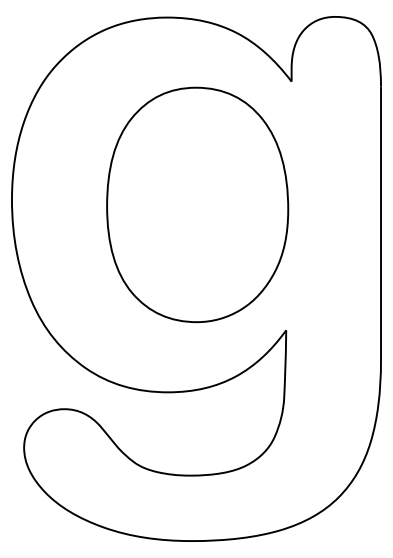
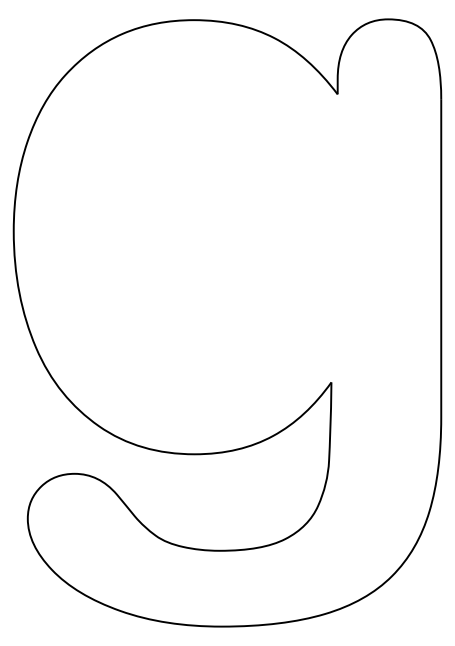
part: (197, 204) -> (228, 236), removed

